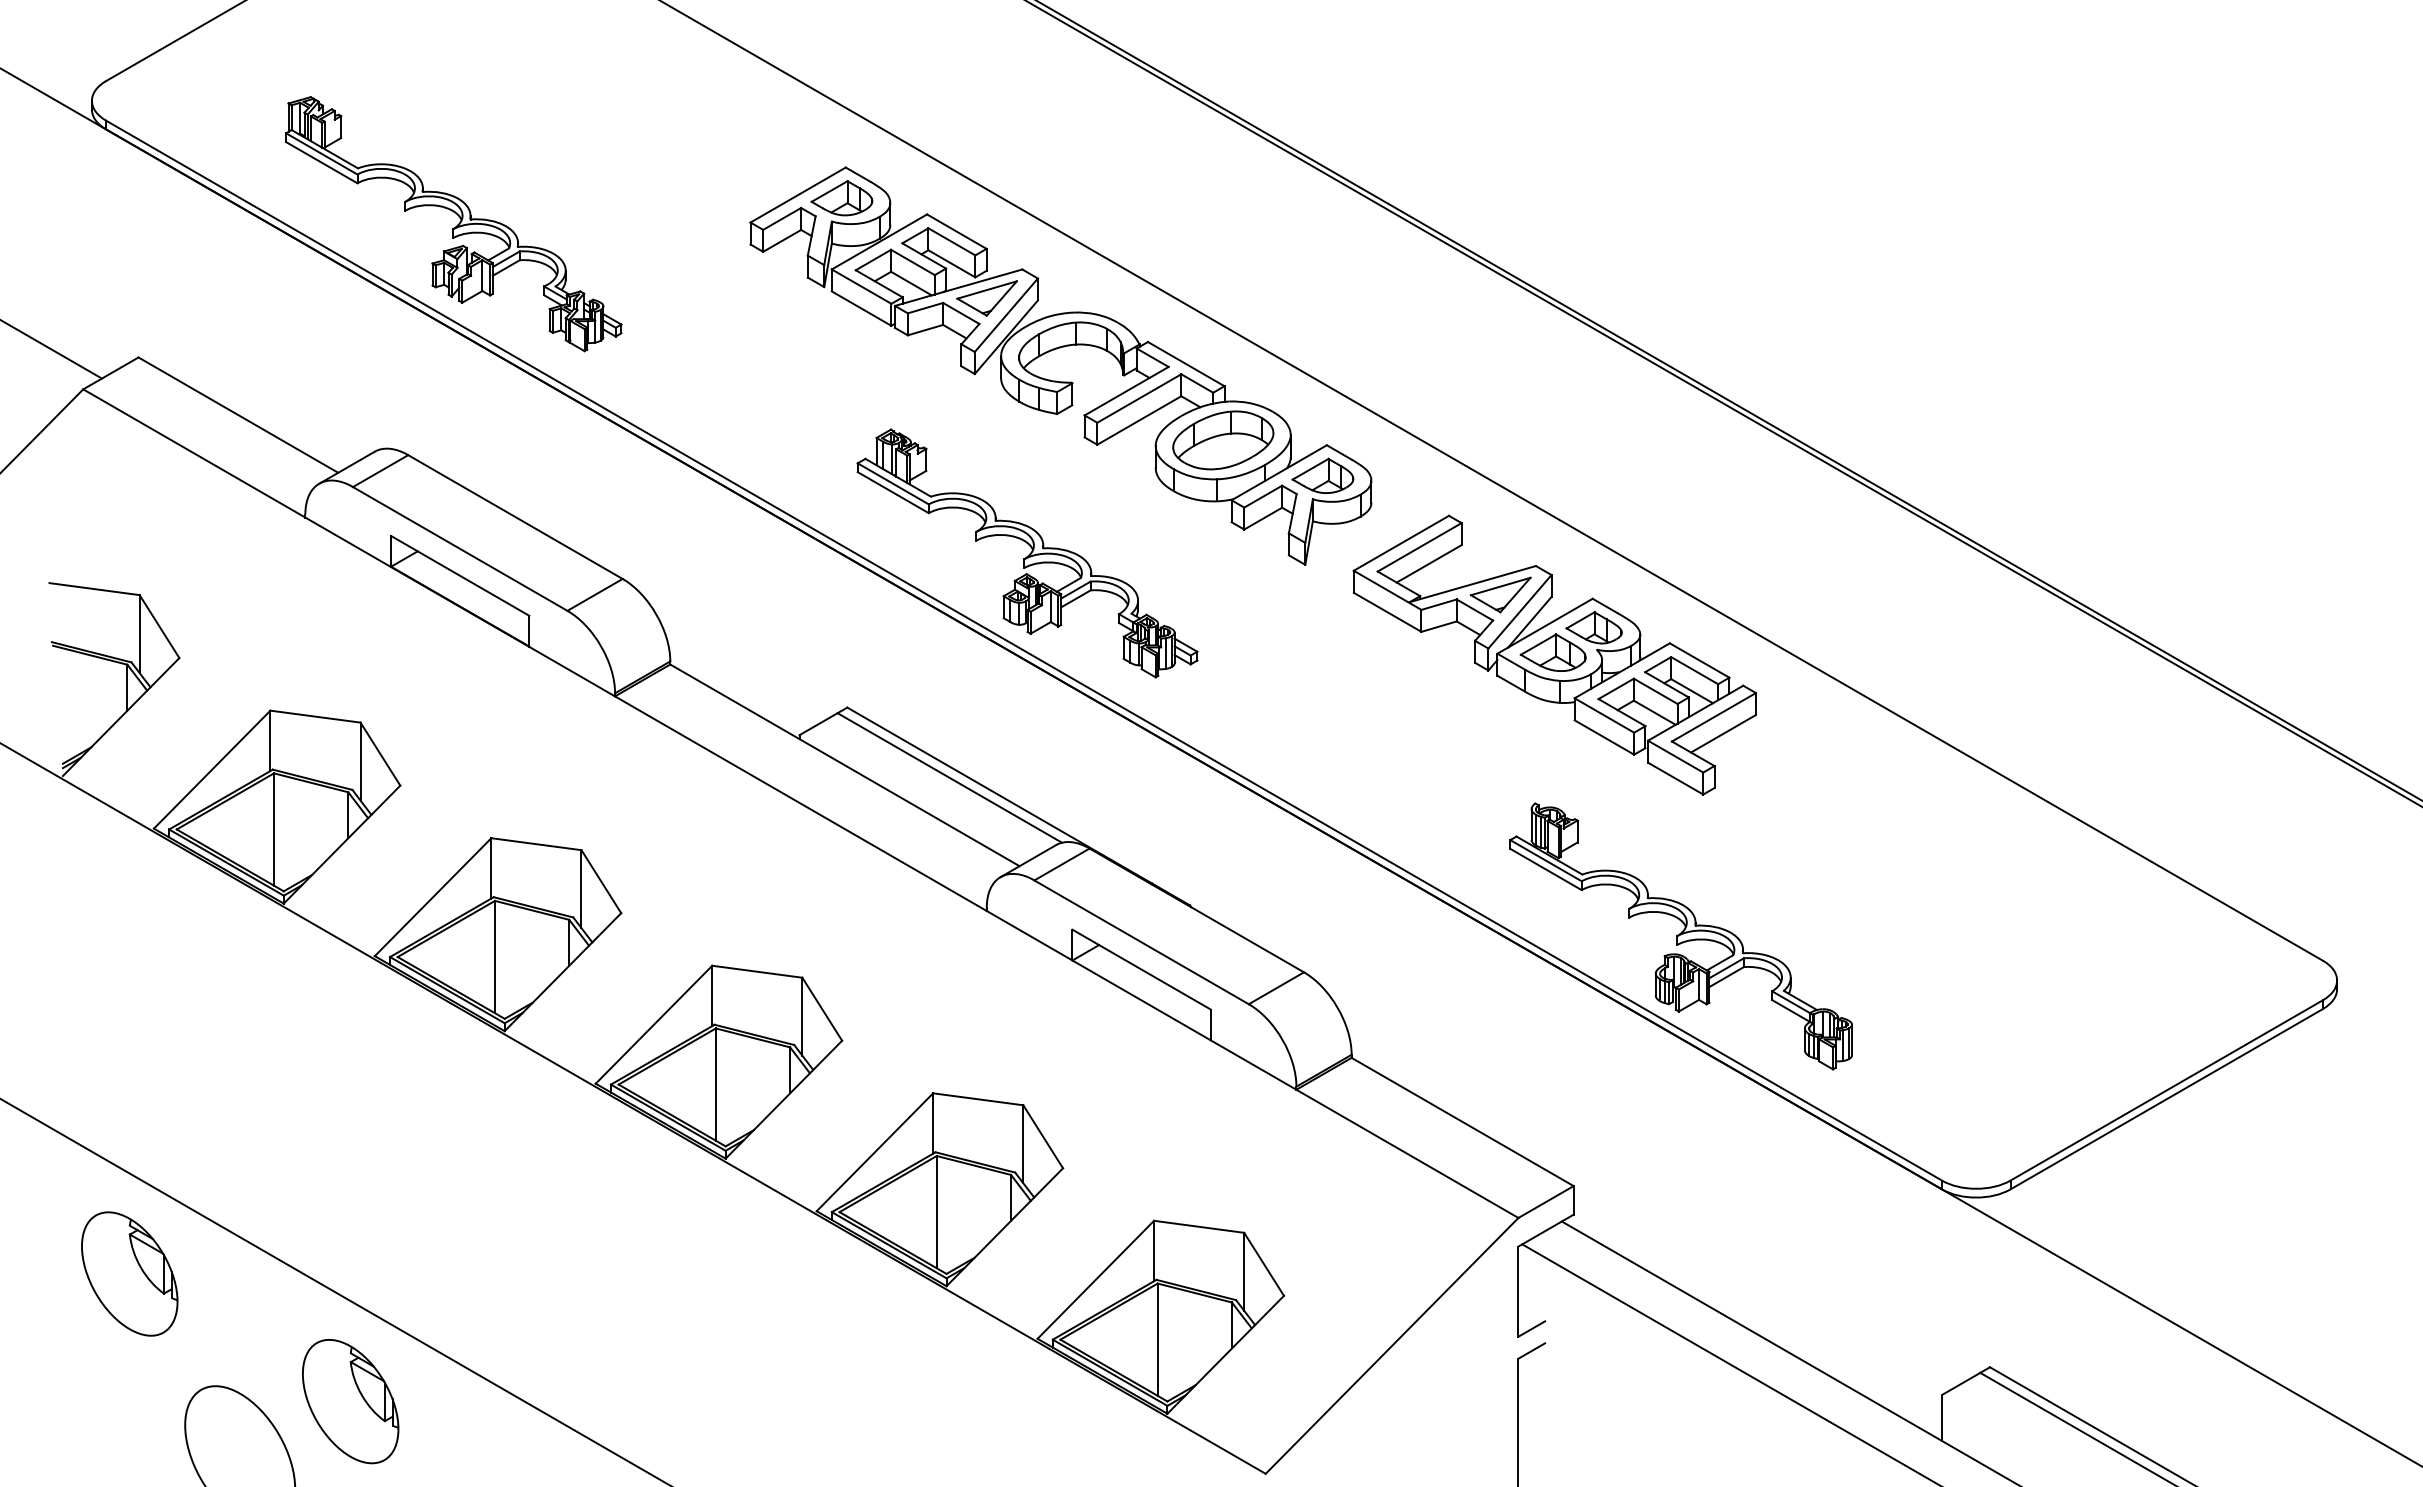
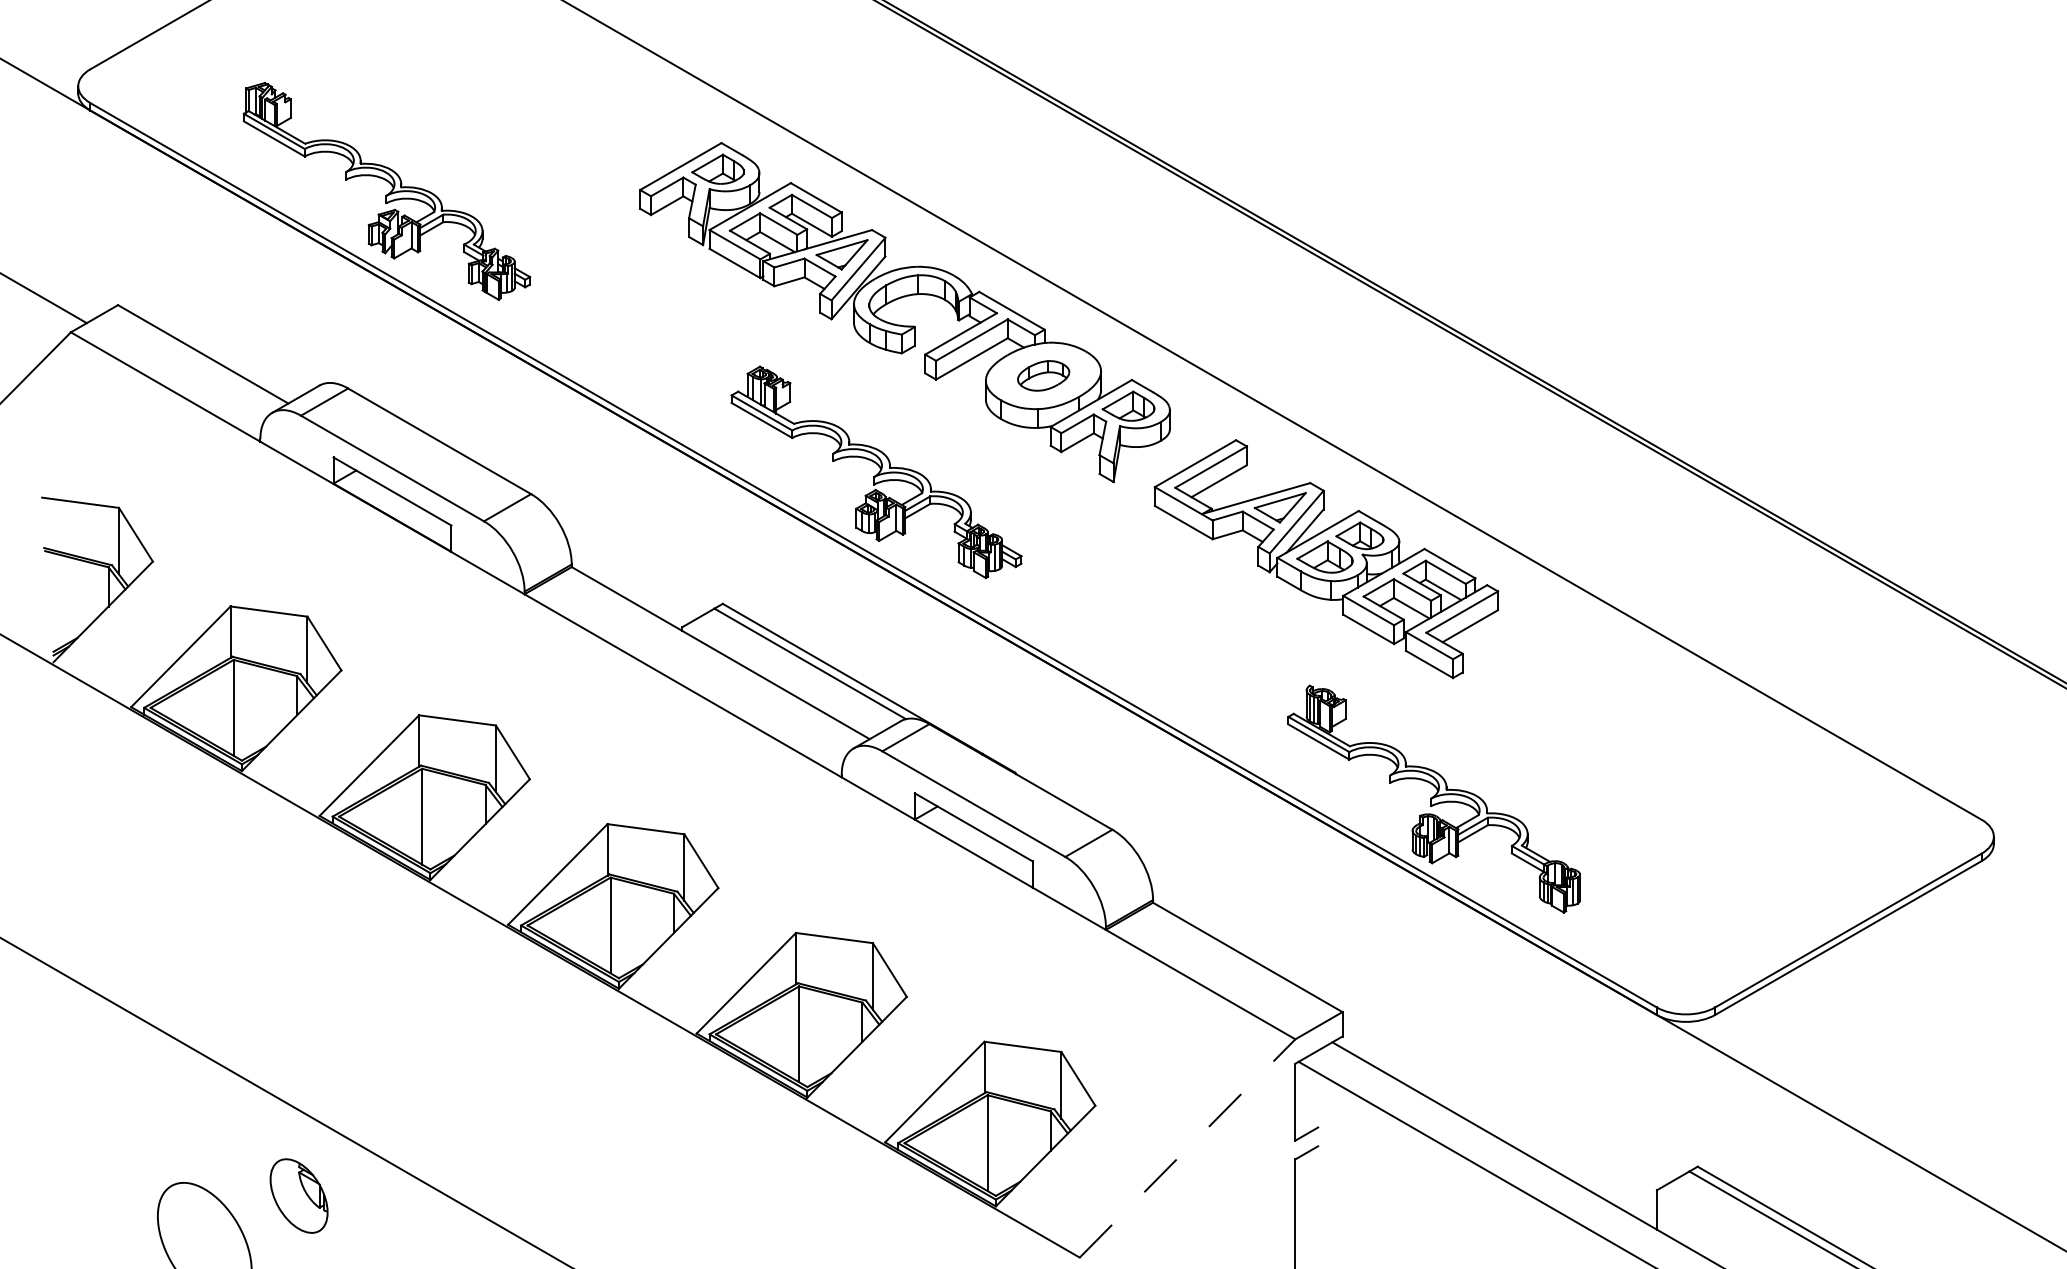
part: (1223, 440) -> (1043, 375), size x0.6
part: (129, 1273) -> (110, 1086), removed
line: (1392, 1345) -> (1187, 1148), solid -> dashed
part: (350, 1401) -> (298, 1195), size x0.7

